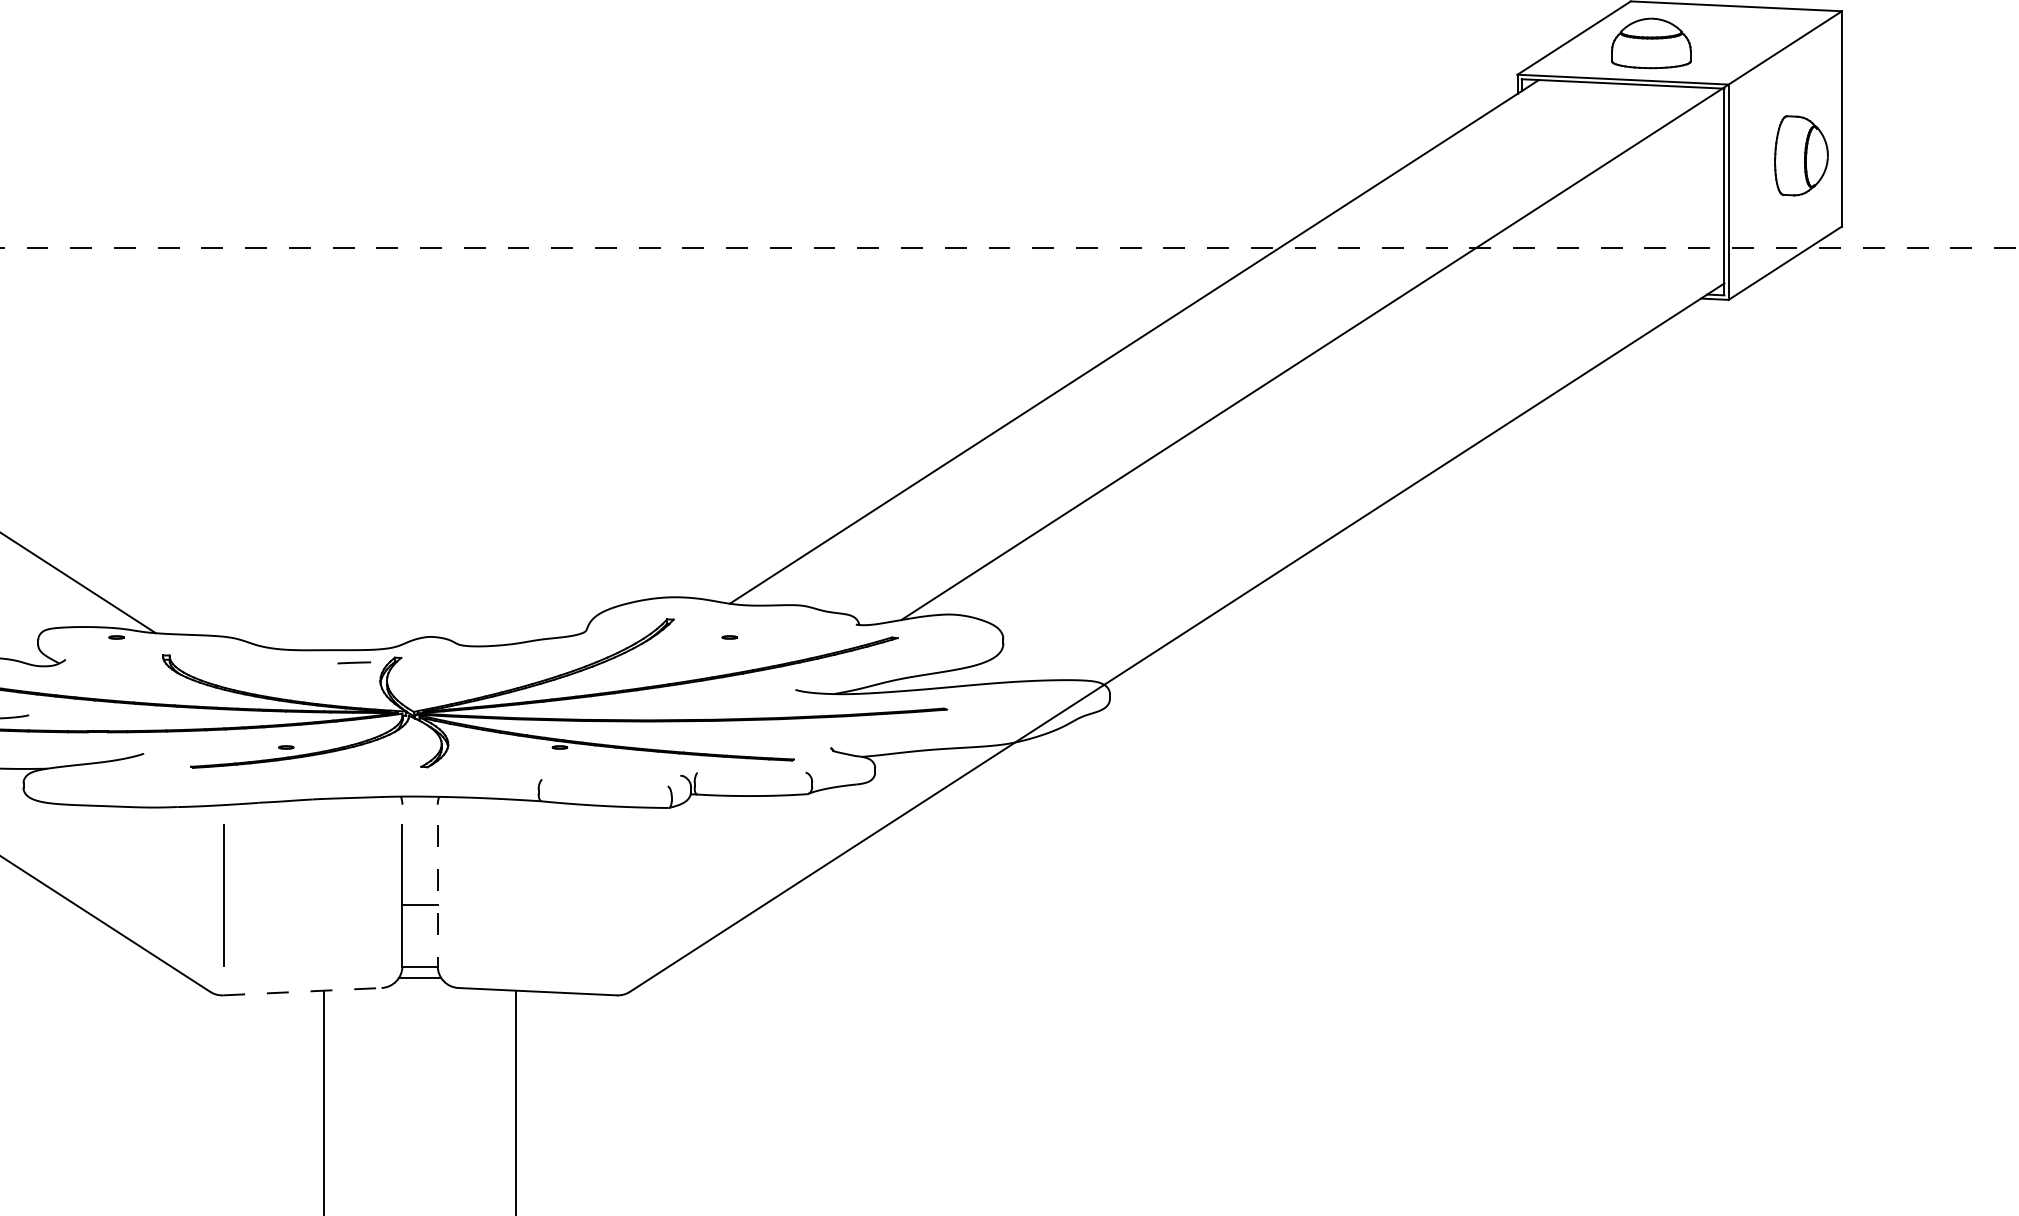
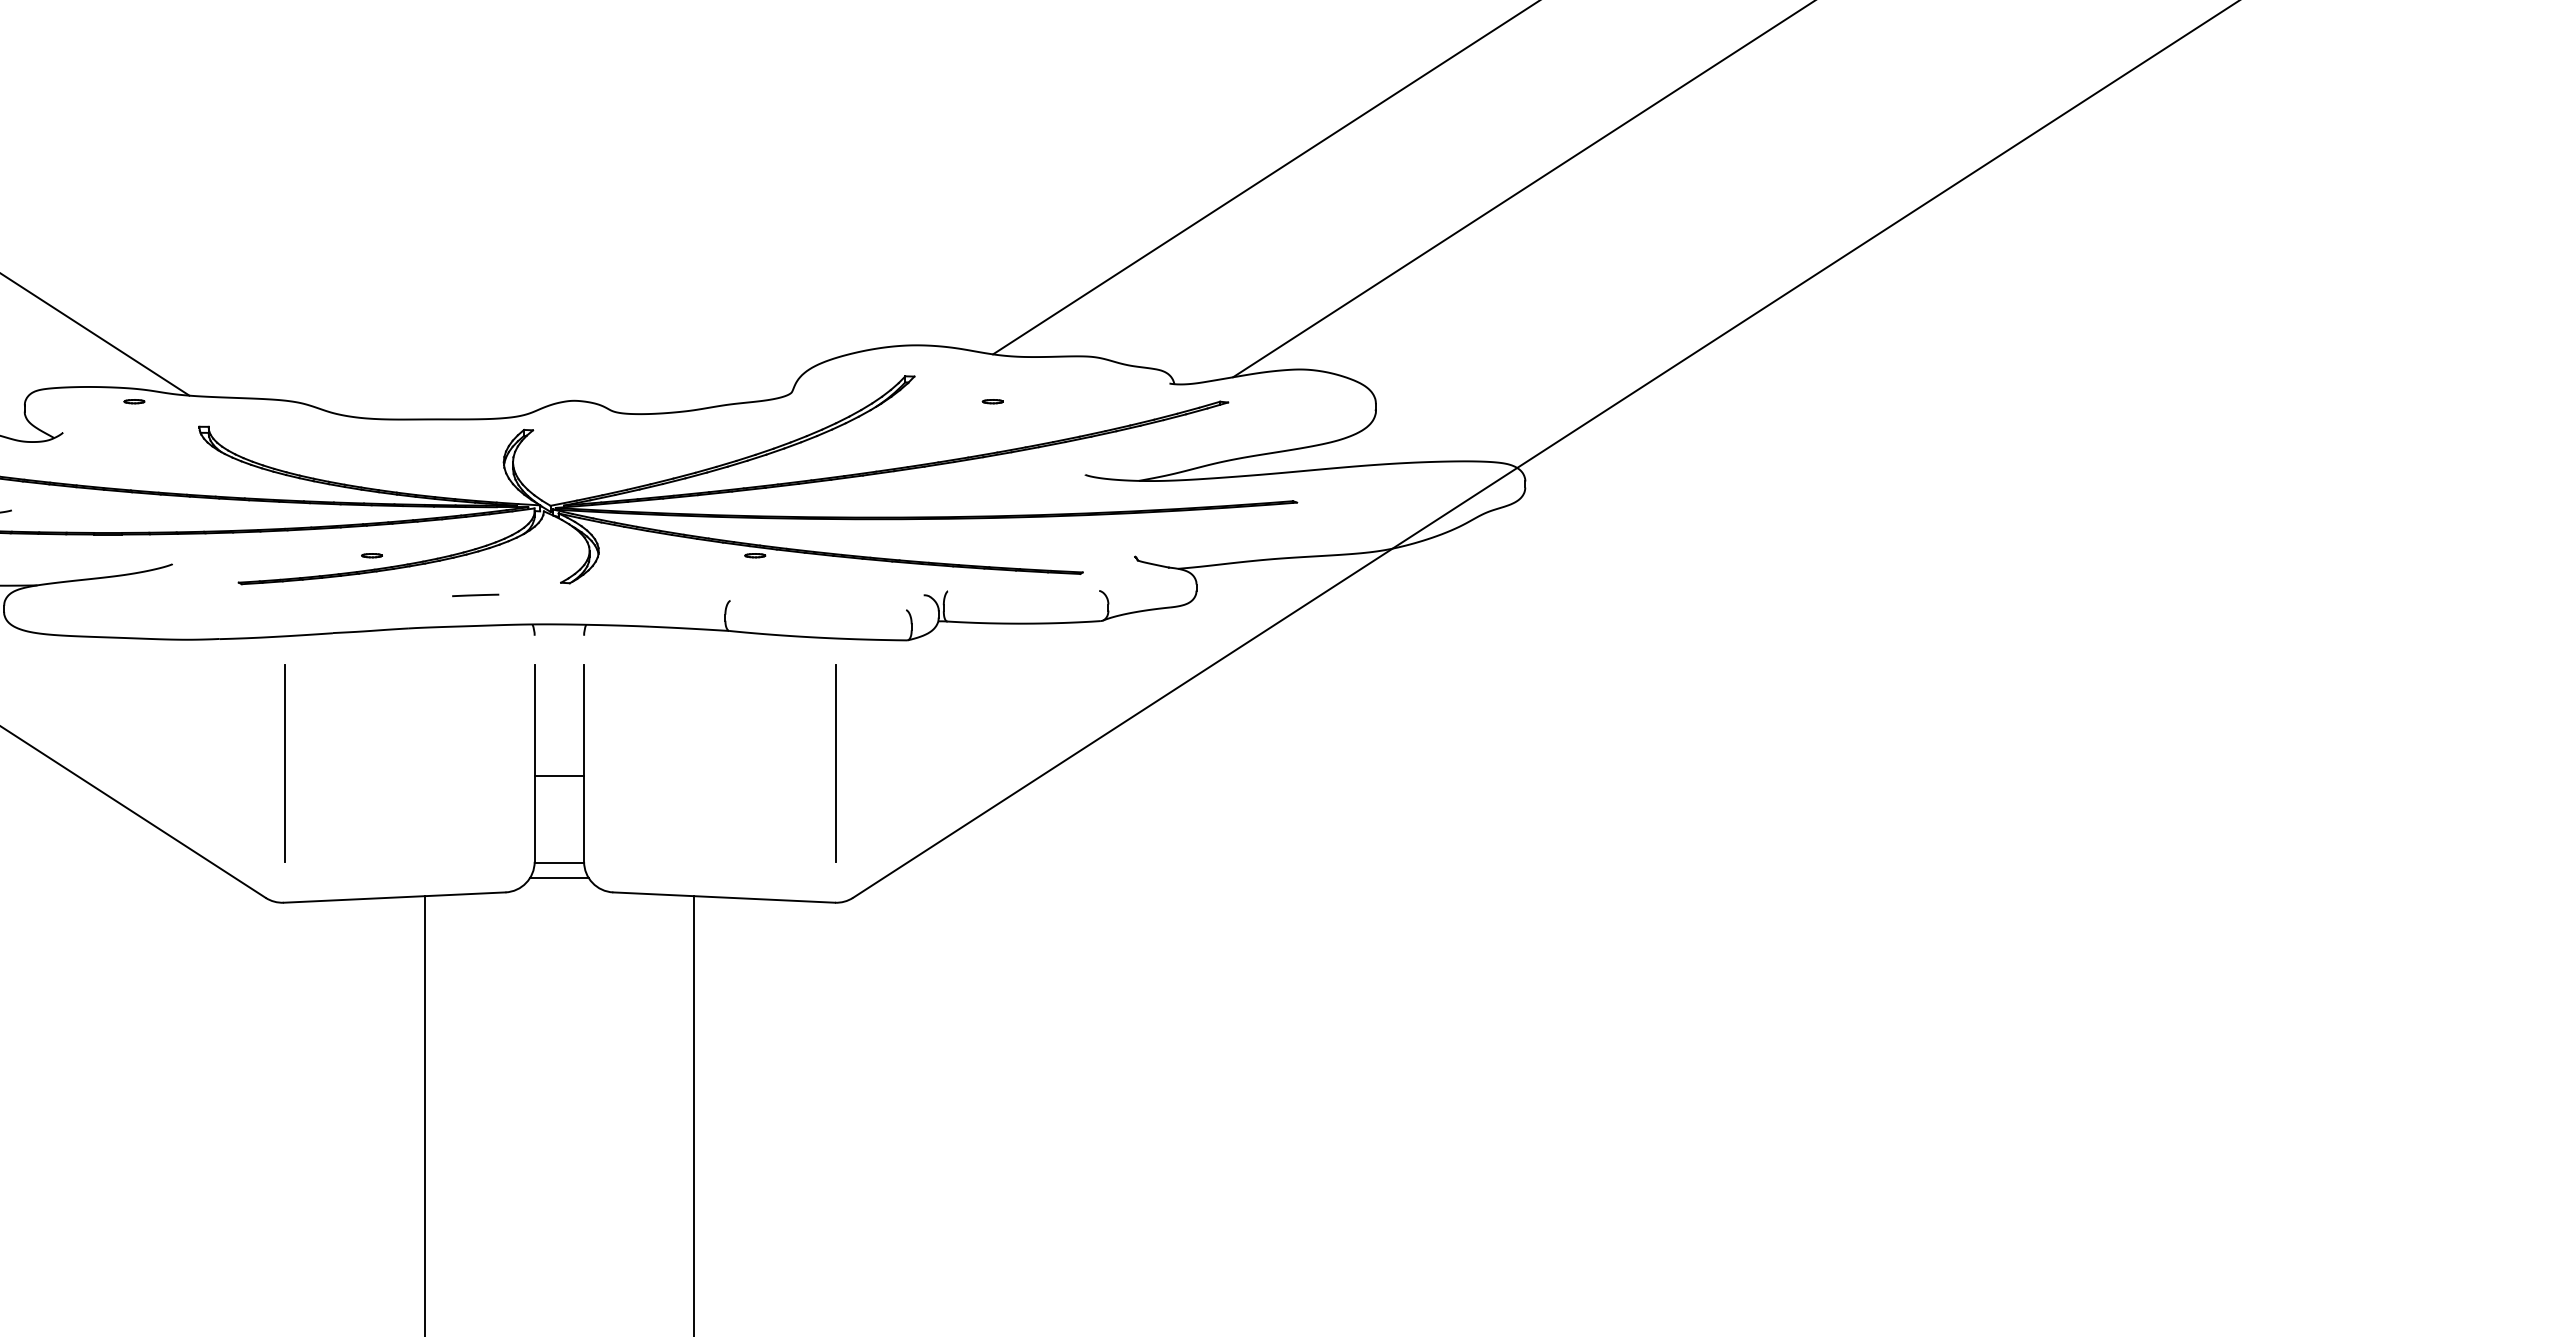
line: (354, 662) -> (475, 594), moved
line: (617, 895) -> (835, 762), added
line: (437, 896) -> (583, 764), dashed -> solid
line: (302, 991) -> (394, 897), dashed -> solid

